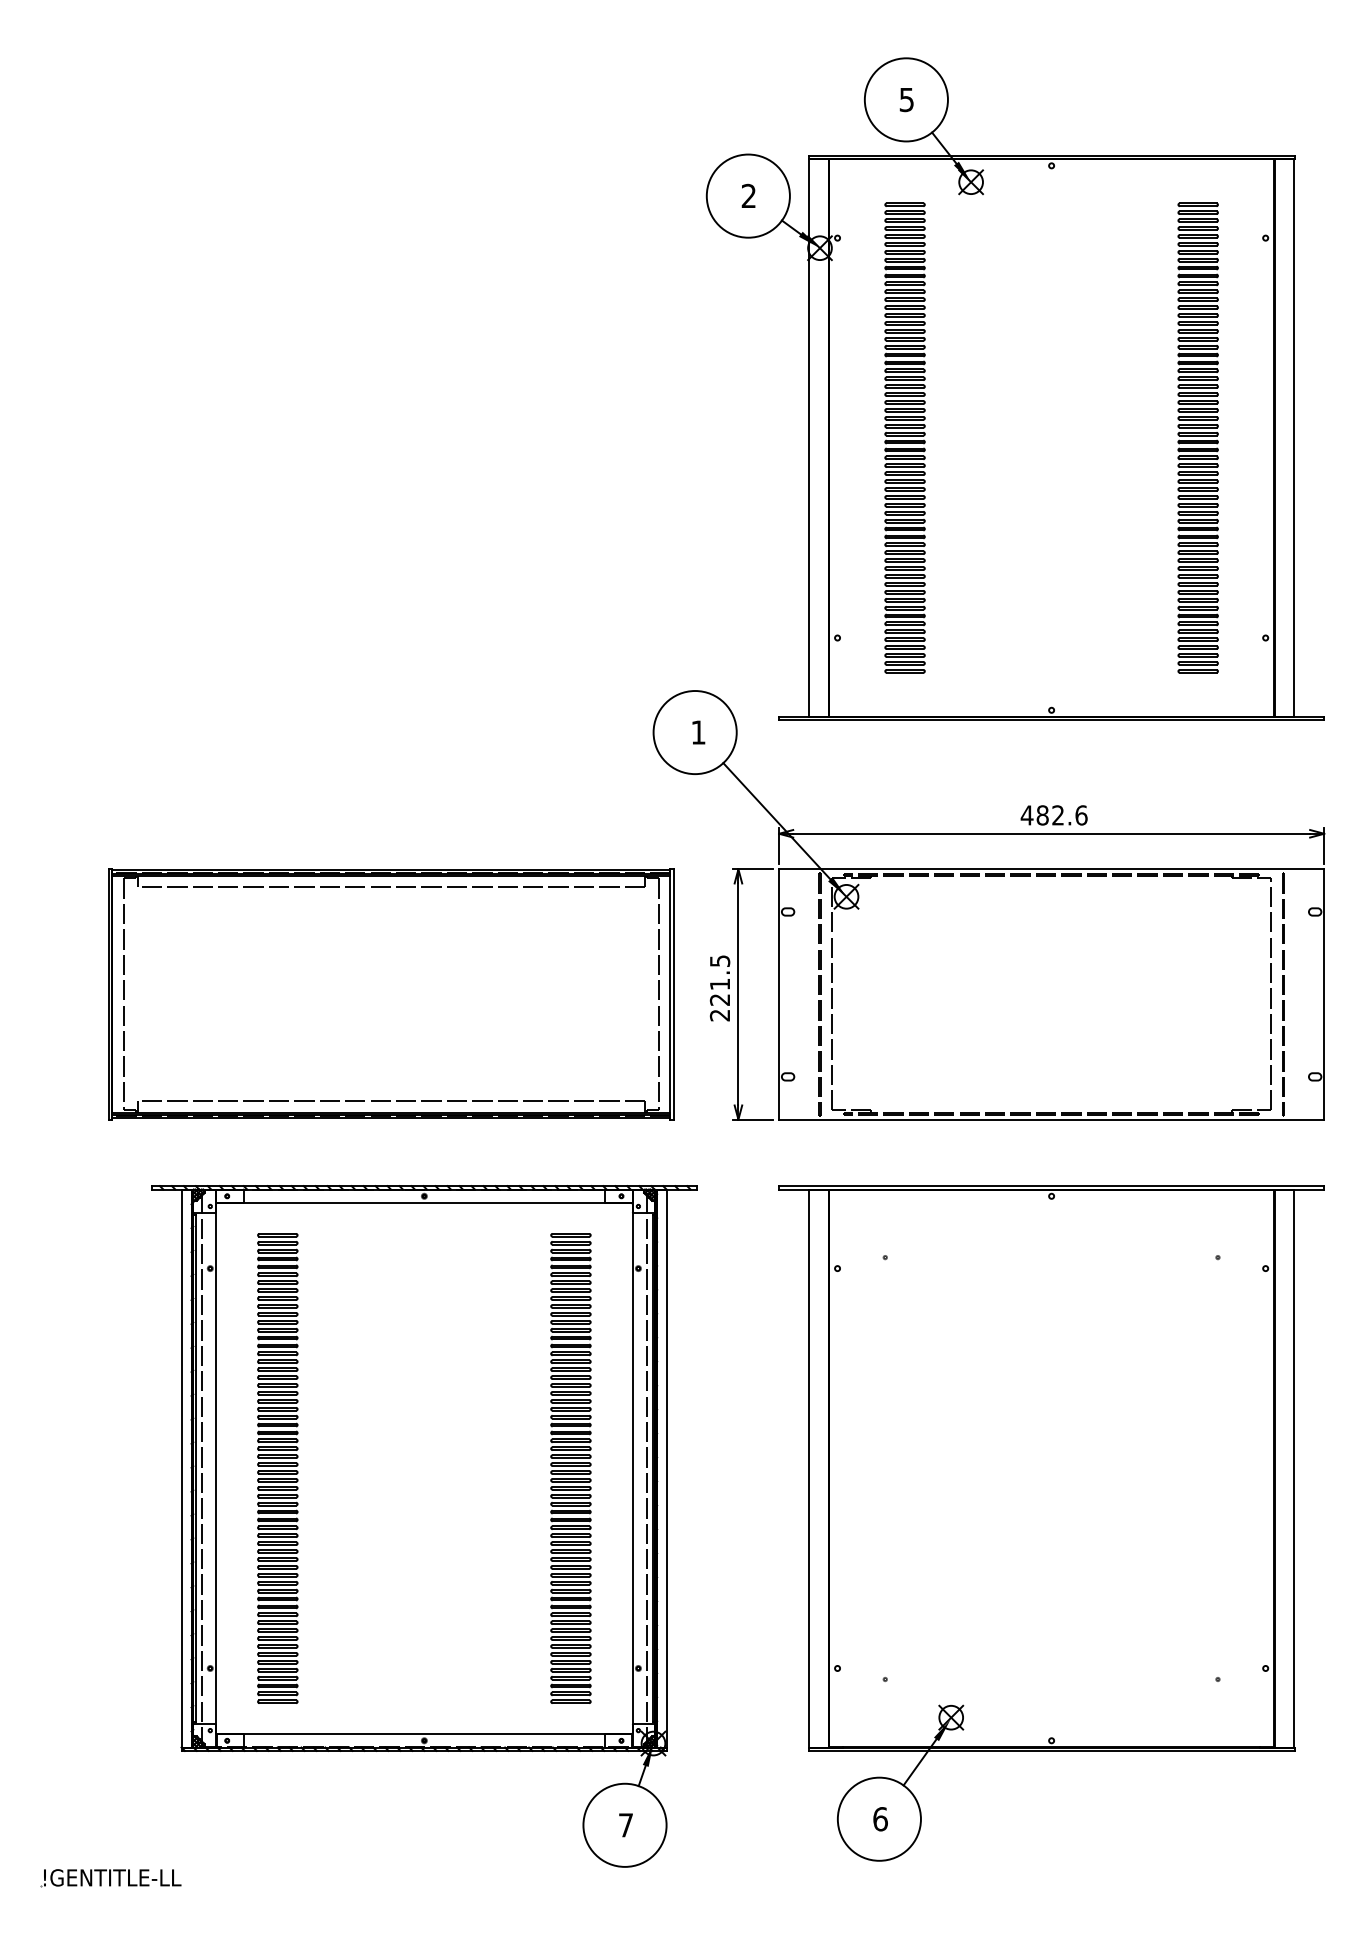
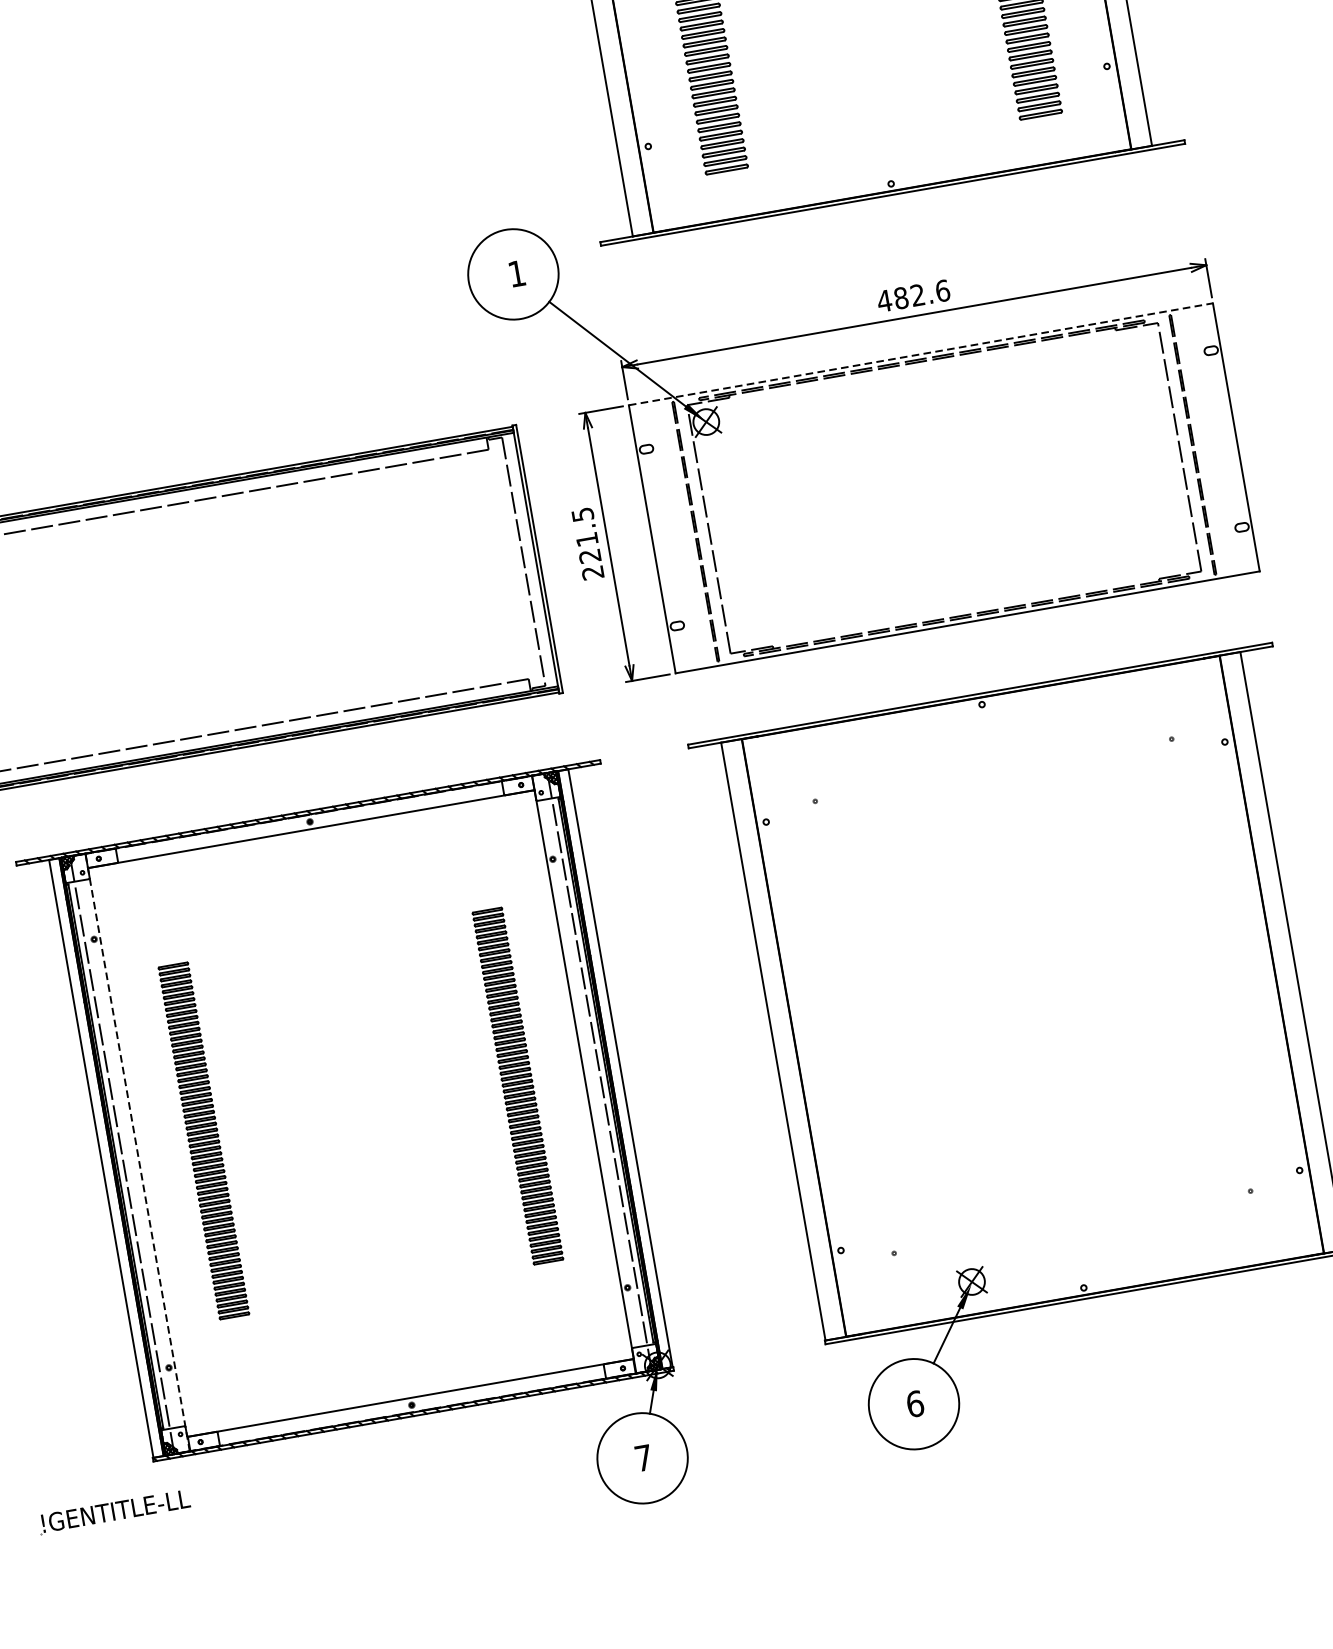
line: (1051, 869) -> (920, 354), solid -> dashed
line: (215, 1468) -> (137, 1152), solid -> dashed
part: (277, 1468) -> (203, 1140), size x0.7
part: (570, 1468) -> (517, 1086), size x0.7
part: (110, 1878) -> (113, 1512), moved

